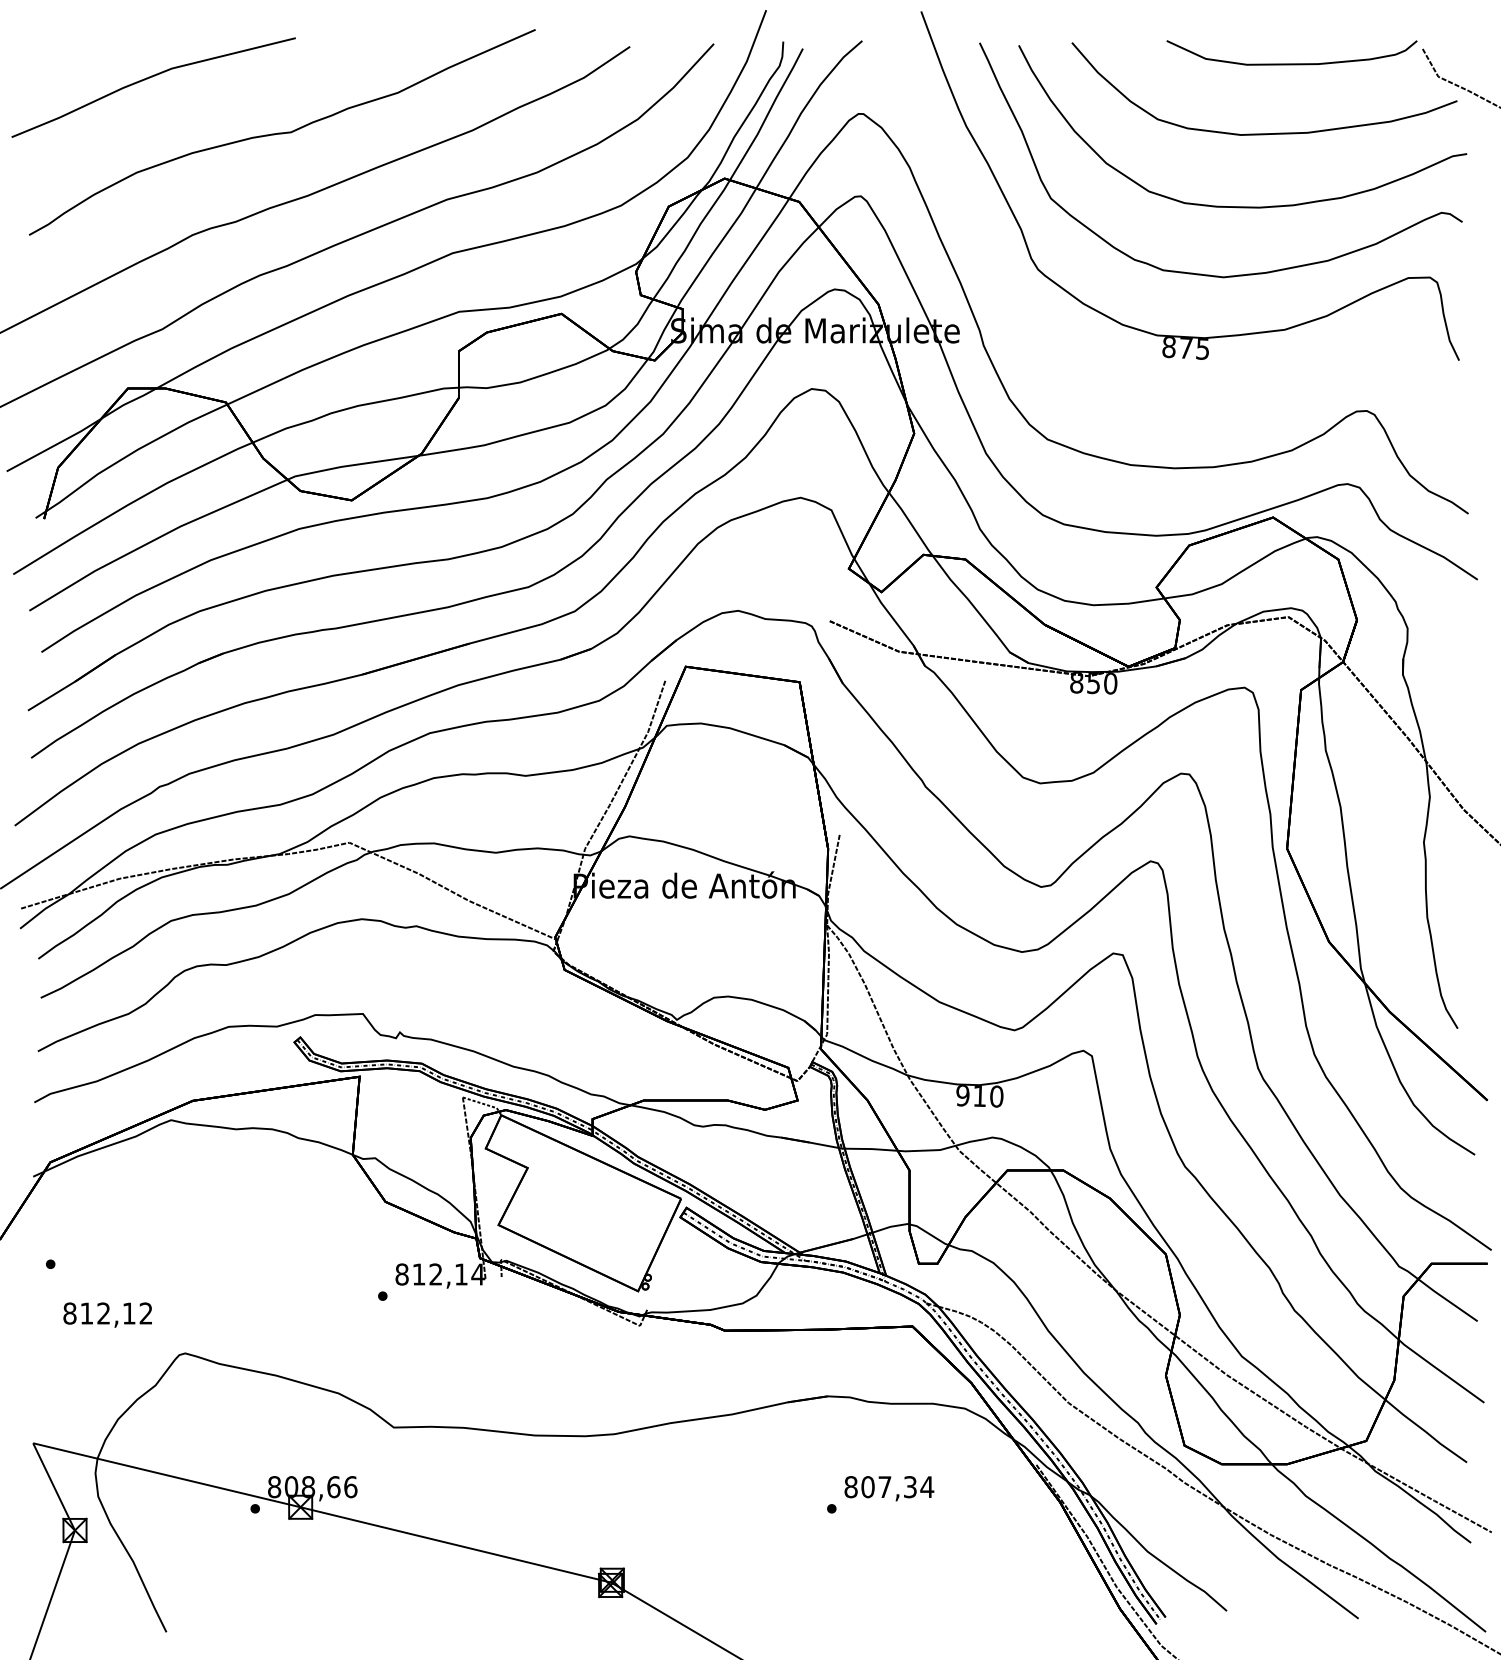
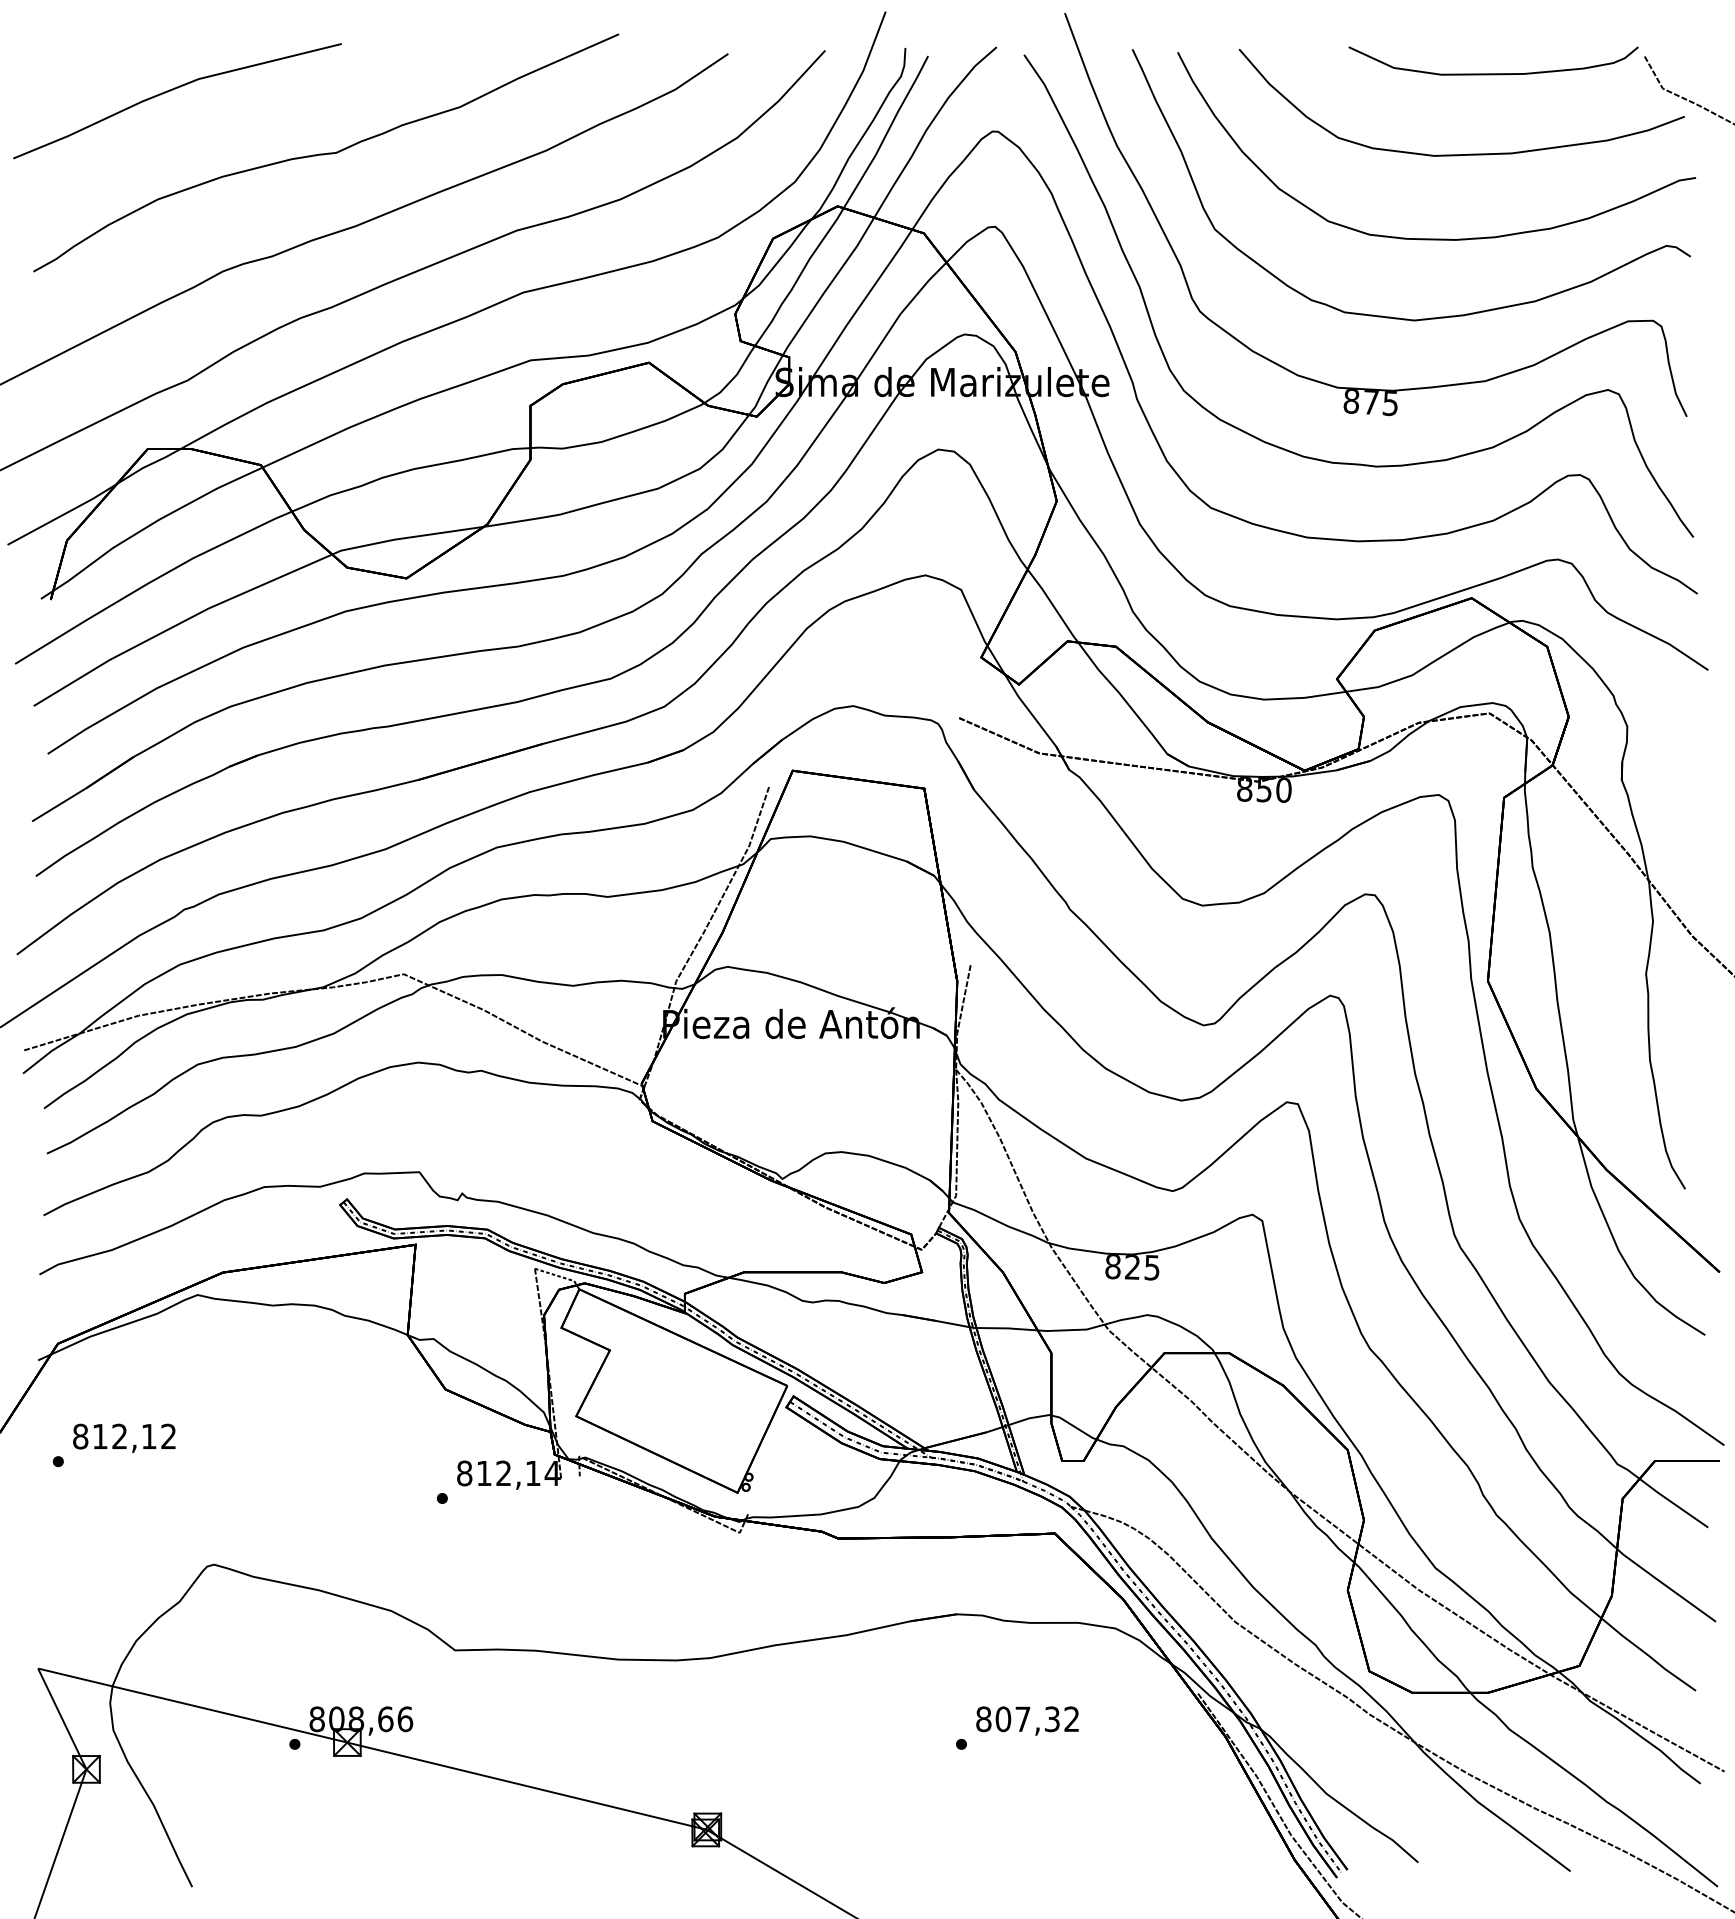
curve: (1165, 400) -> (1347, 462), added
text: (979, 1096) -> (1132, 1267), 910 -> 825
text: (107, 1314) -> (124, 1437), moved
text: (926, 1486) -> (1071, 1718), 807,34 -> 807,32

